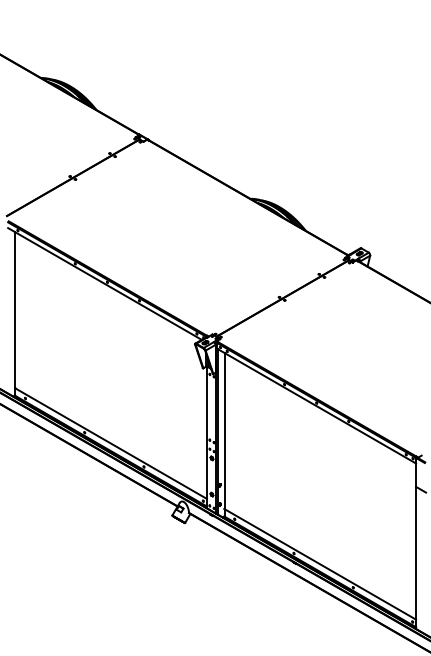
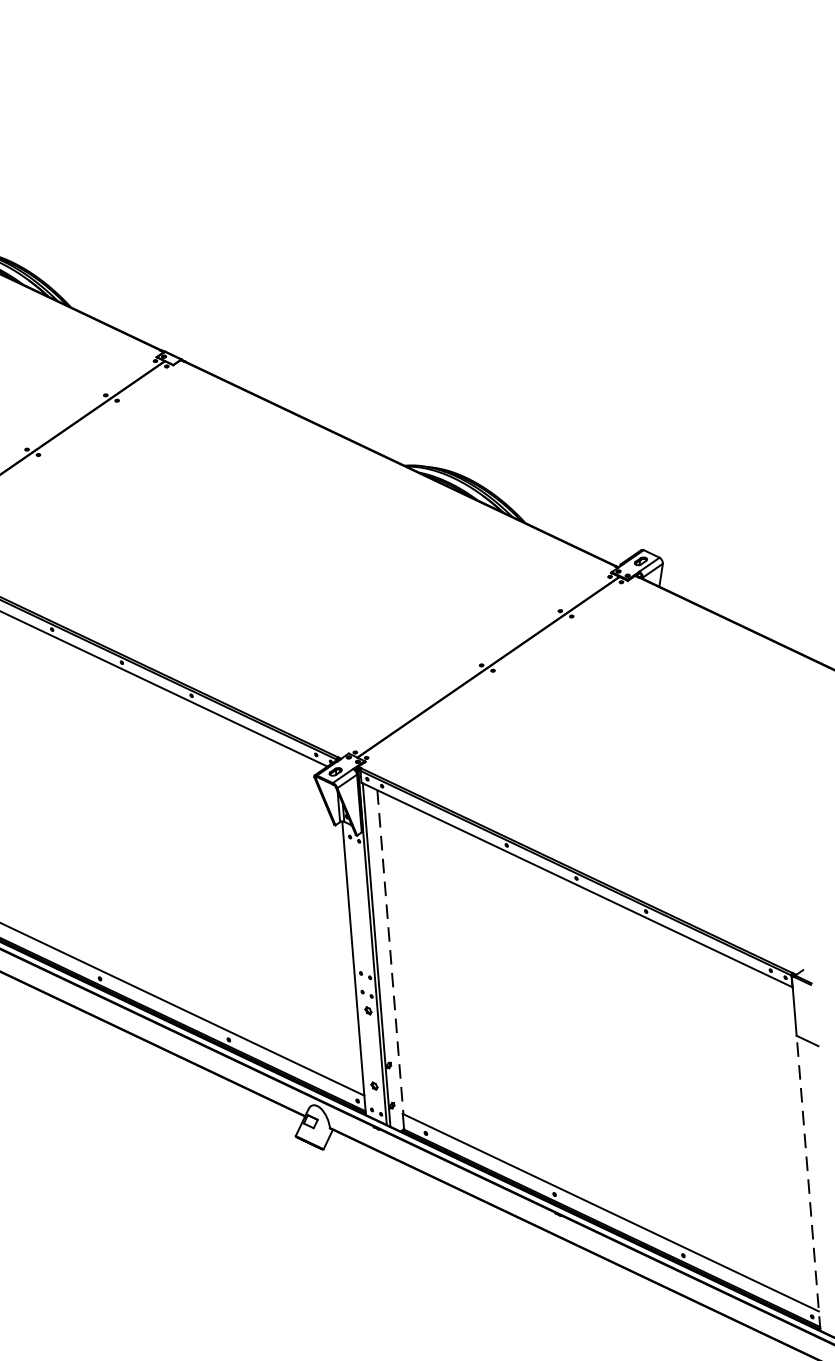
line: (224, 431) -> (389, 952), solid -> dashed
line: (416, 557) -> (809, 1182), solid -> dashed

